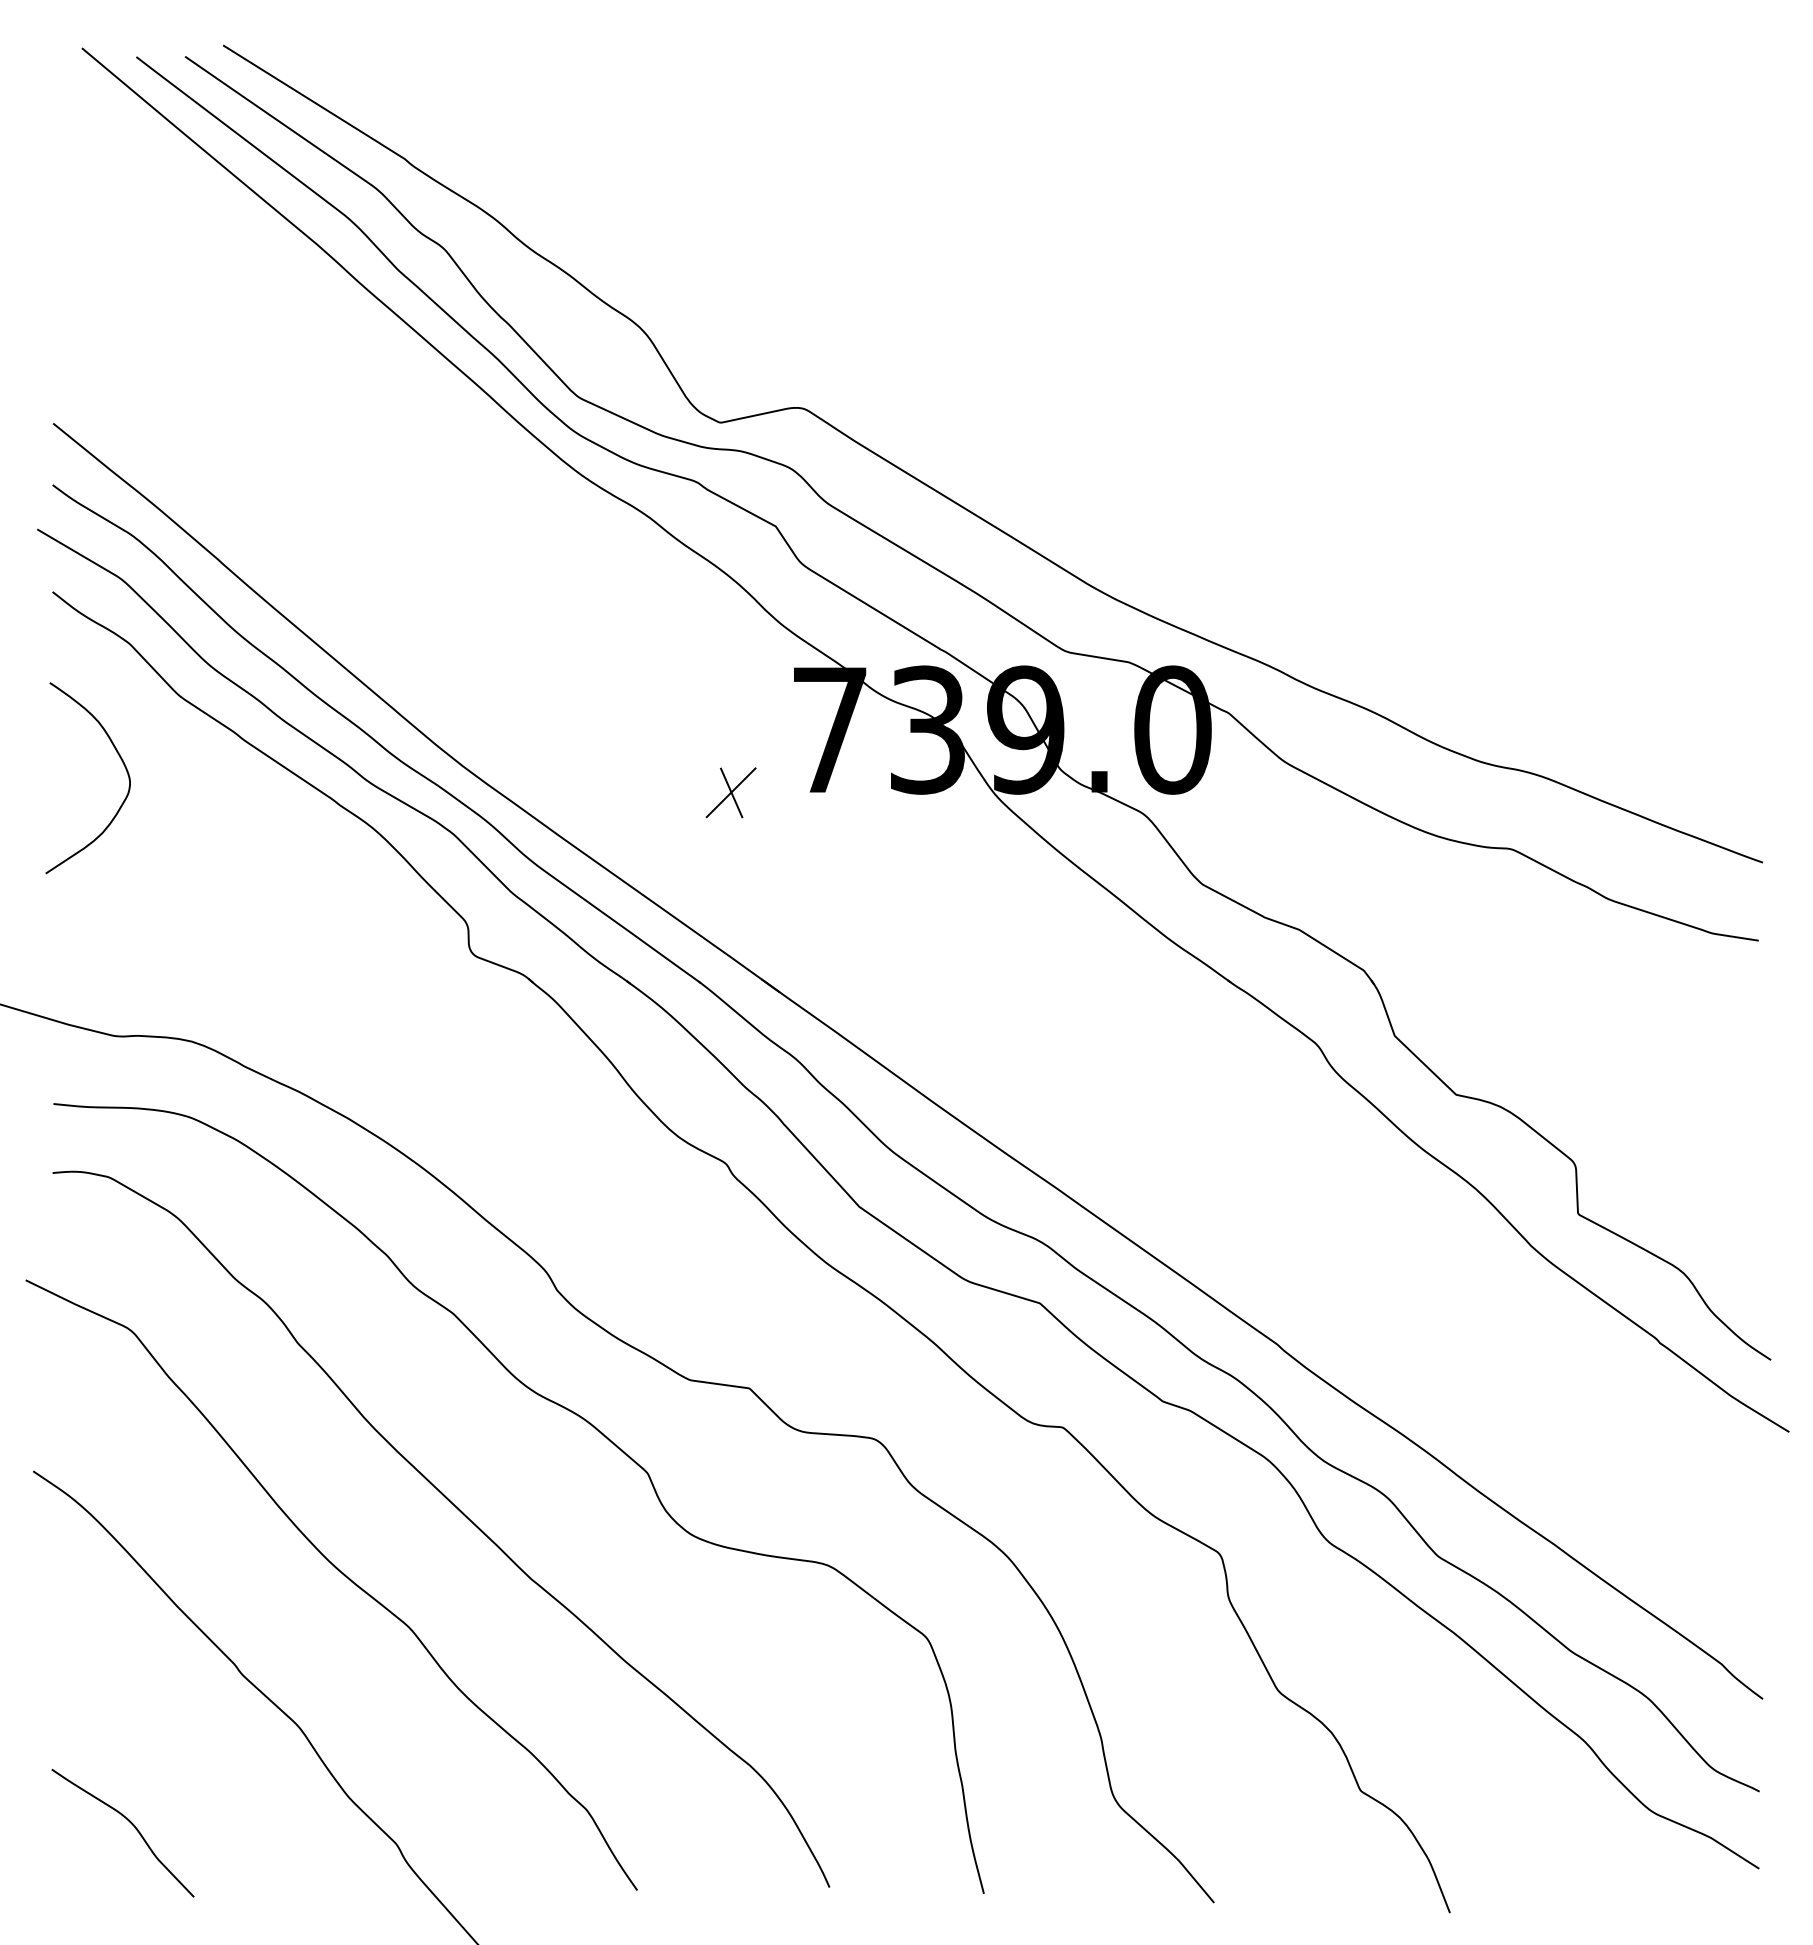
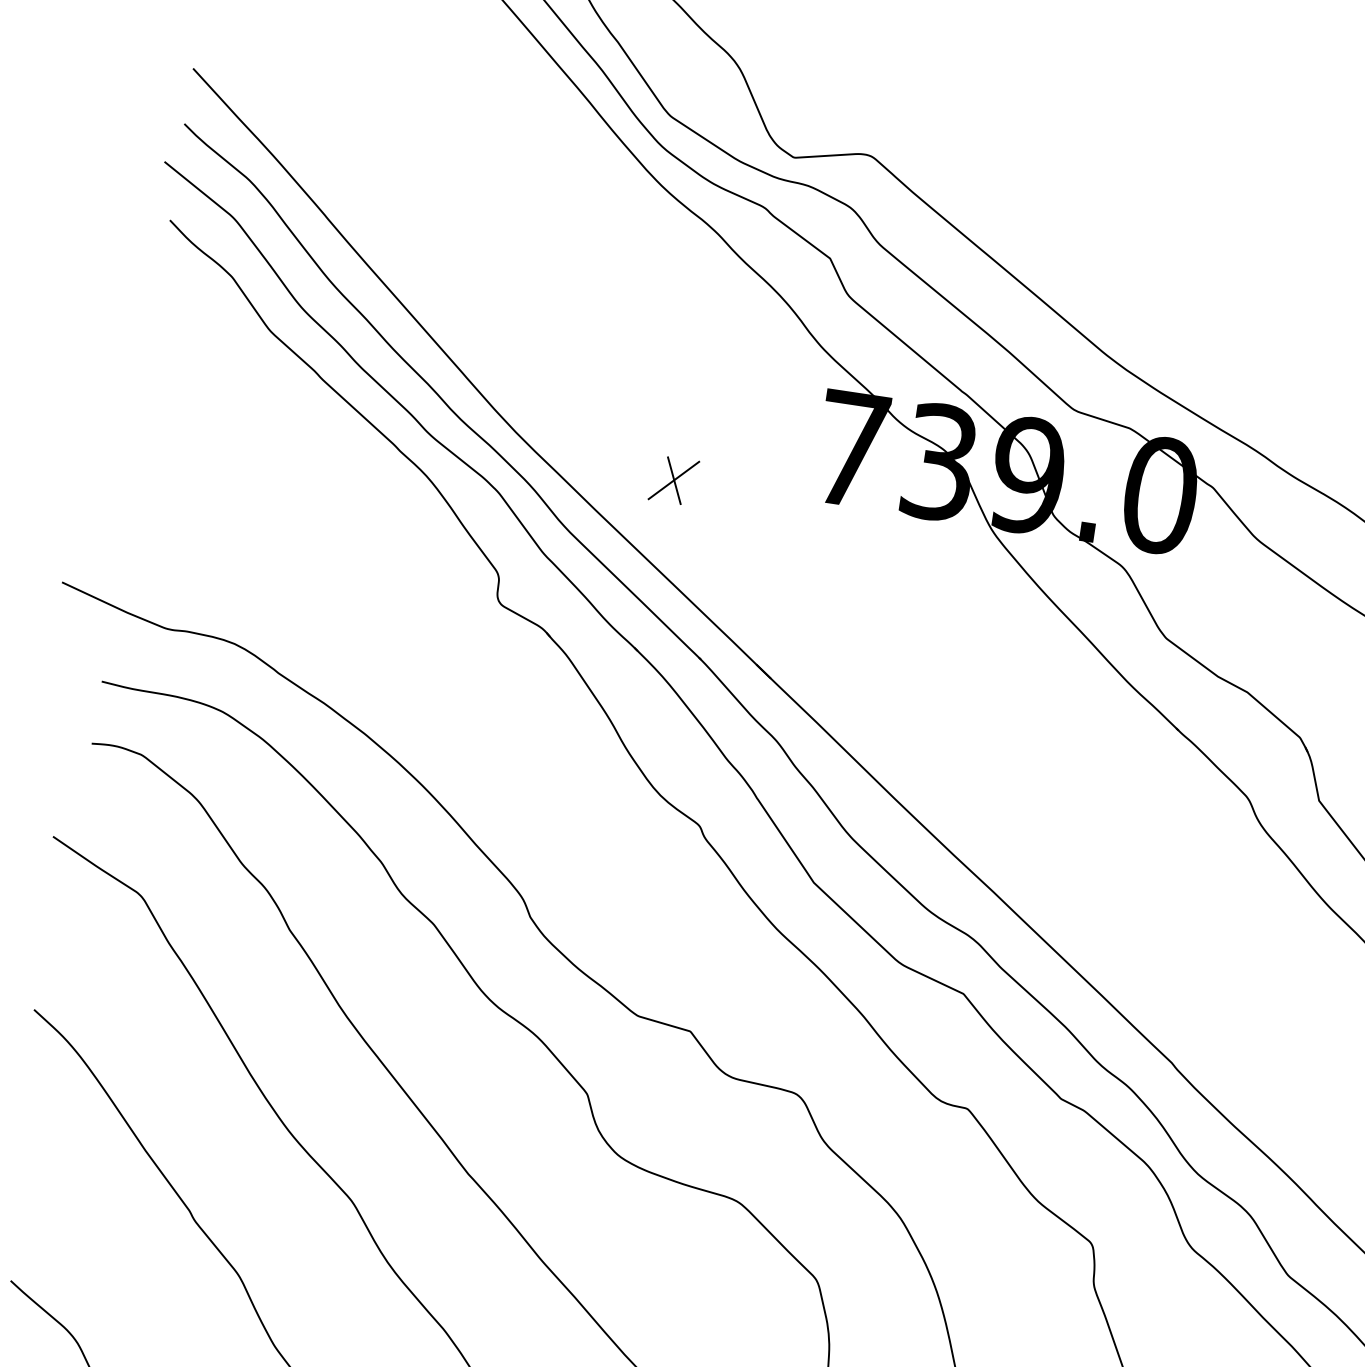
curve: (121, 761) -> (209, 382), removed
part: (730, 792) -> (673, 480), moved

